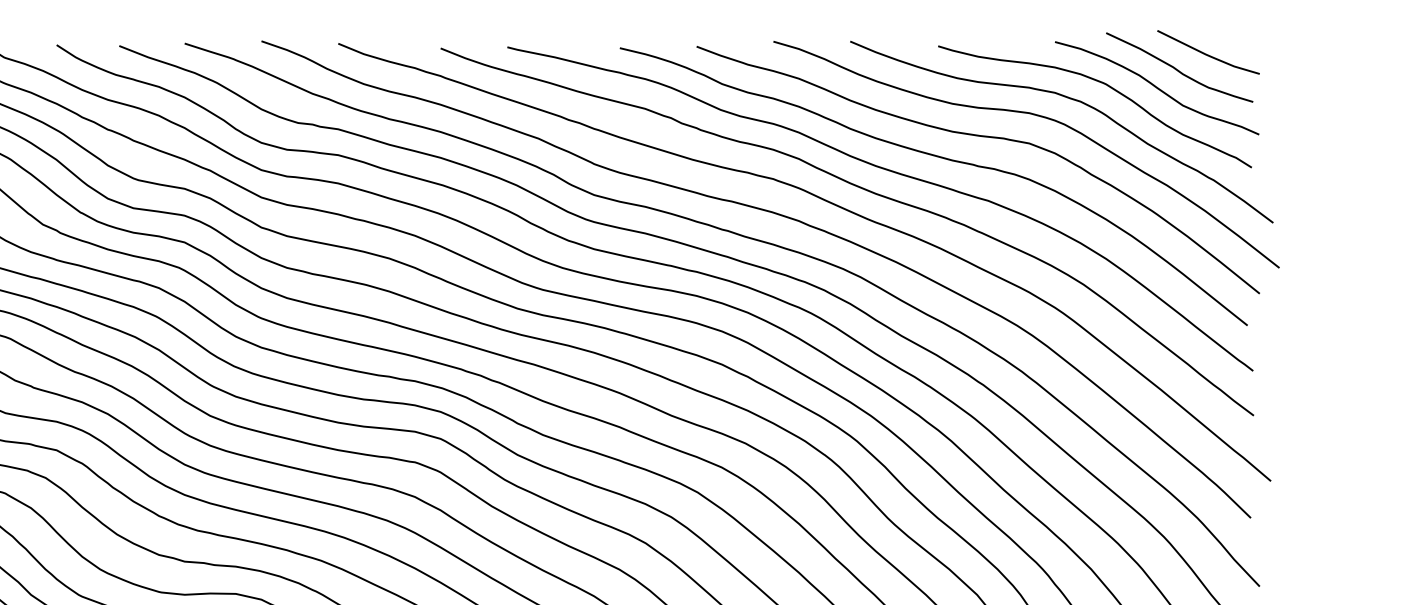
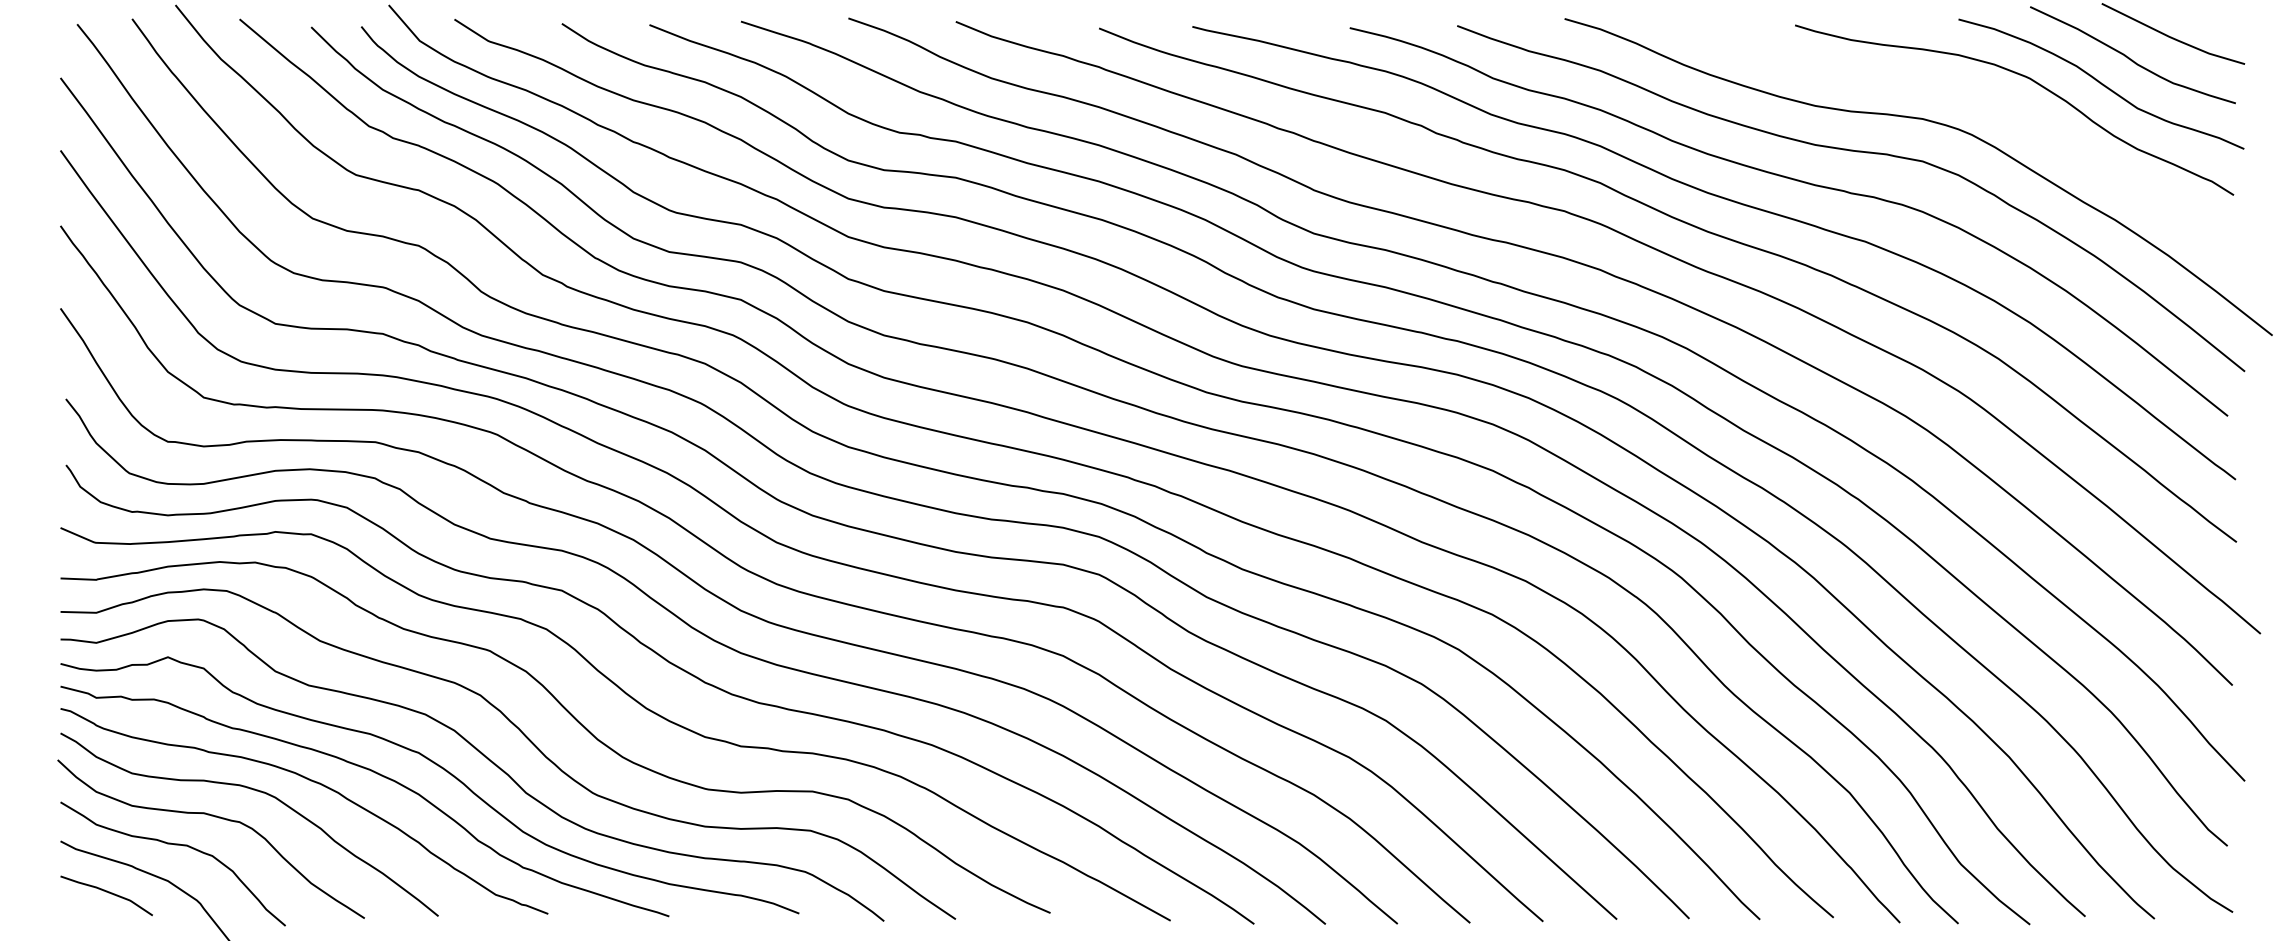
curve: (1072, 99) -> (1982, 100), removed

